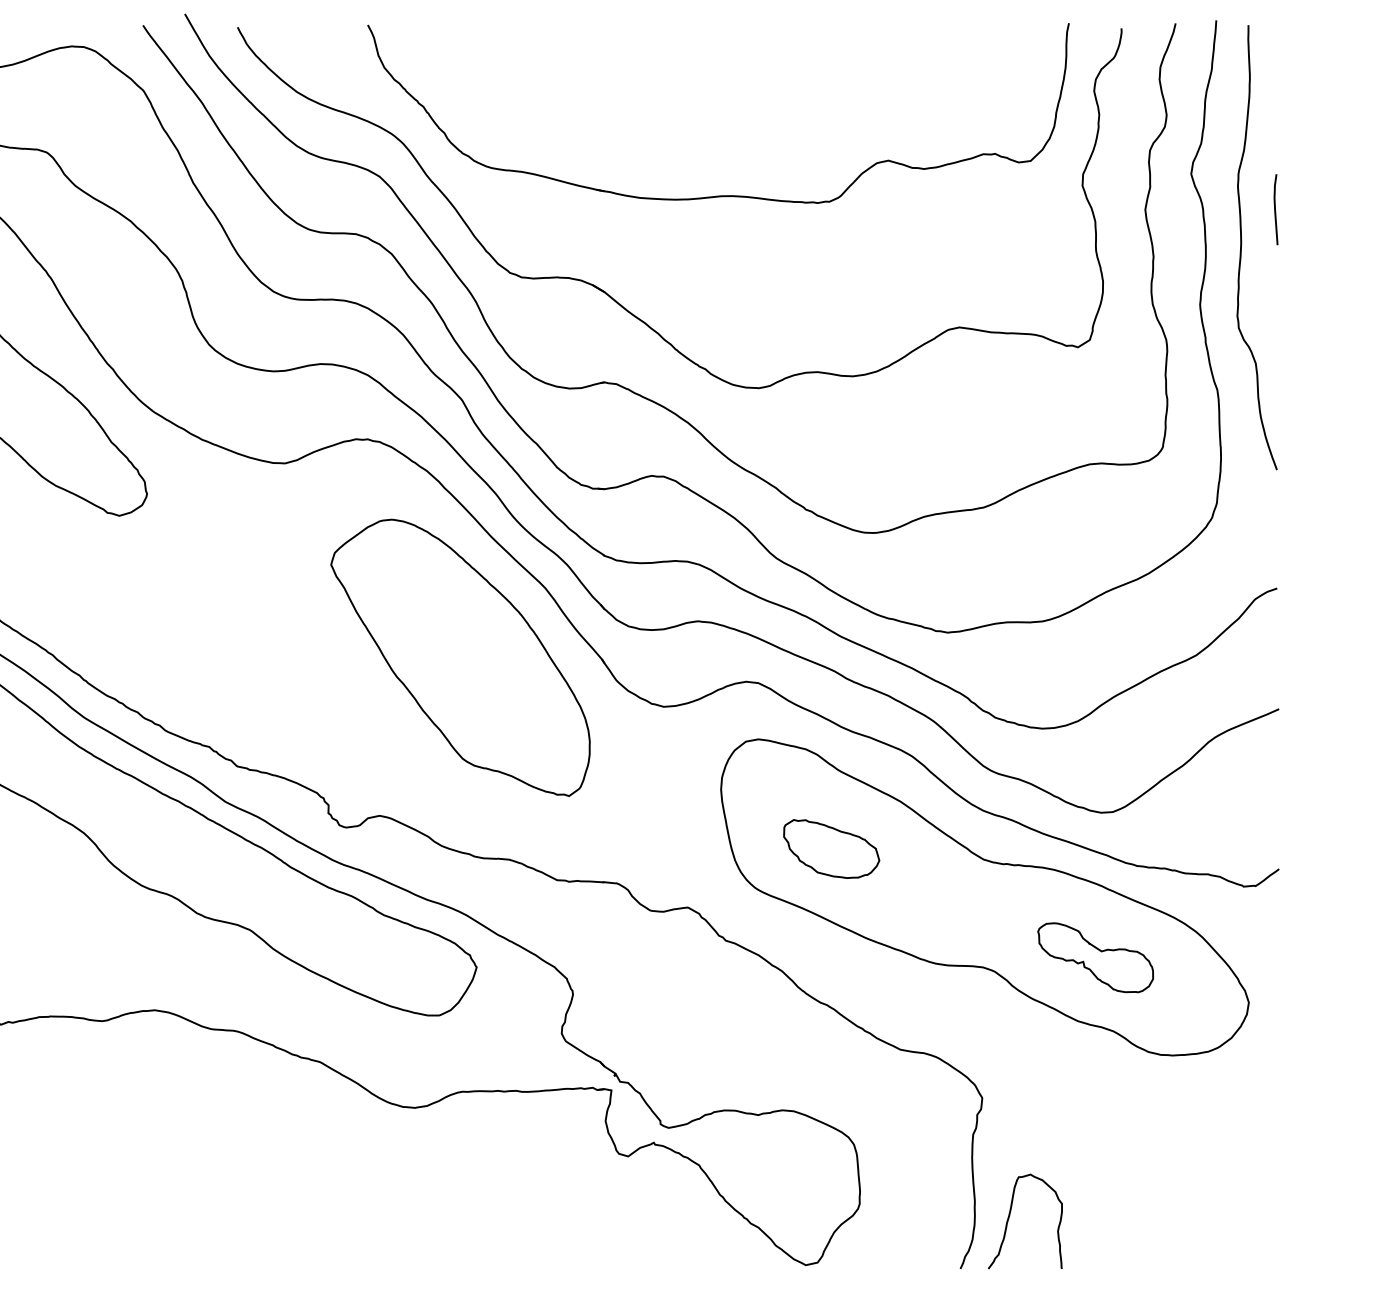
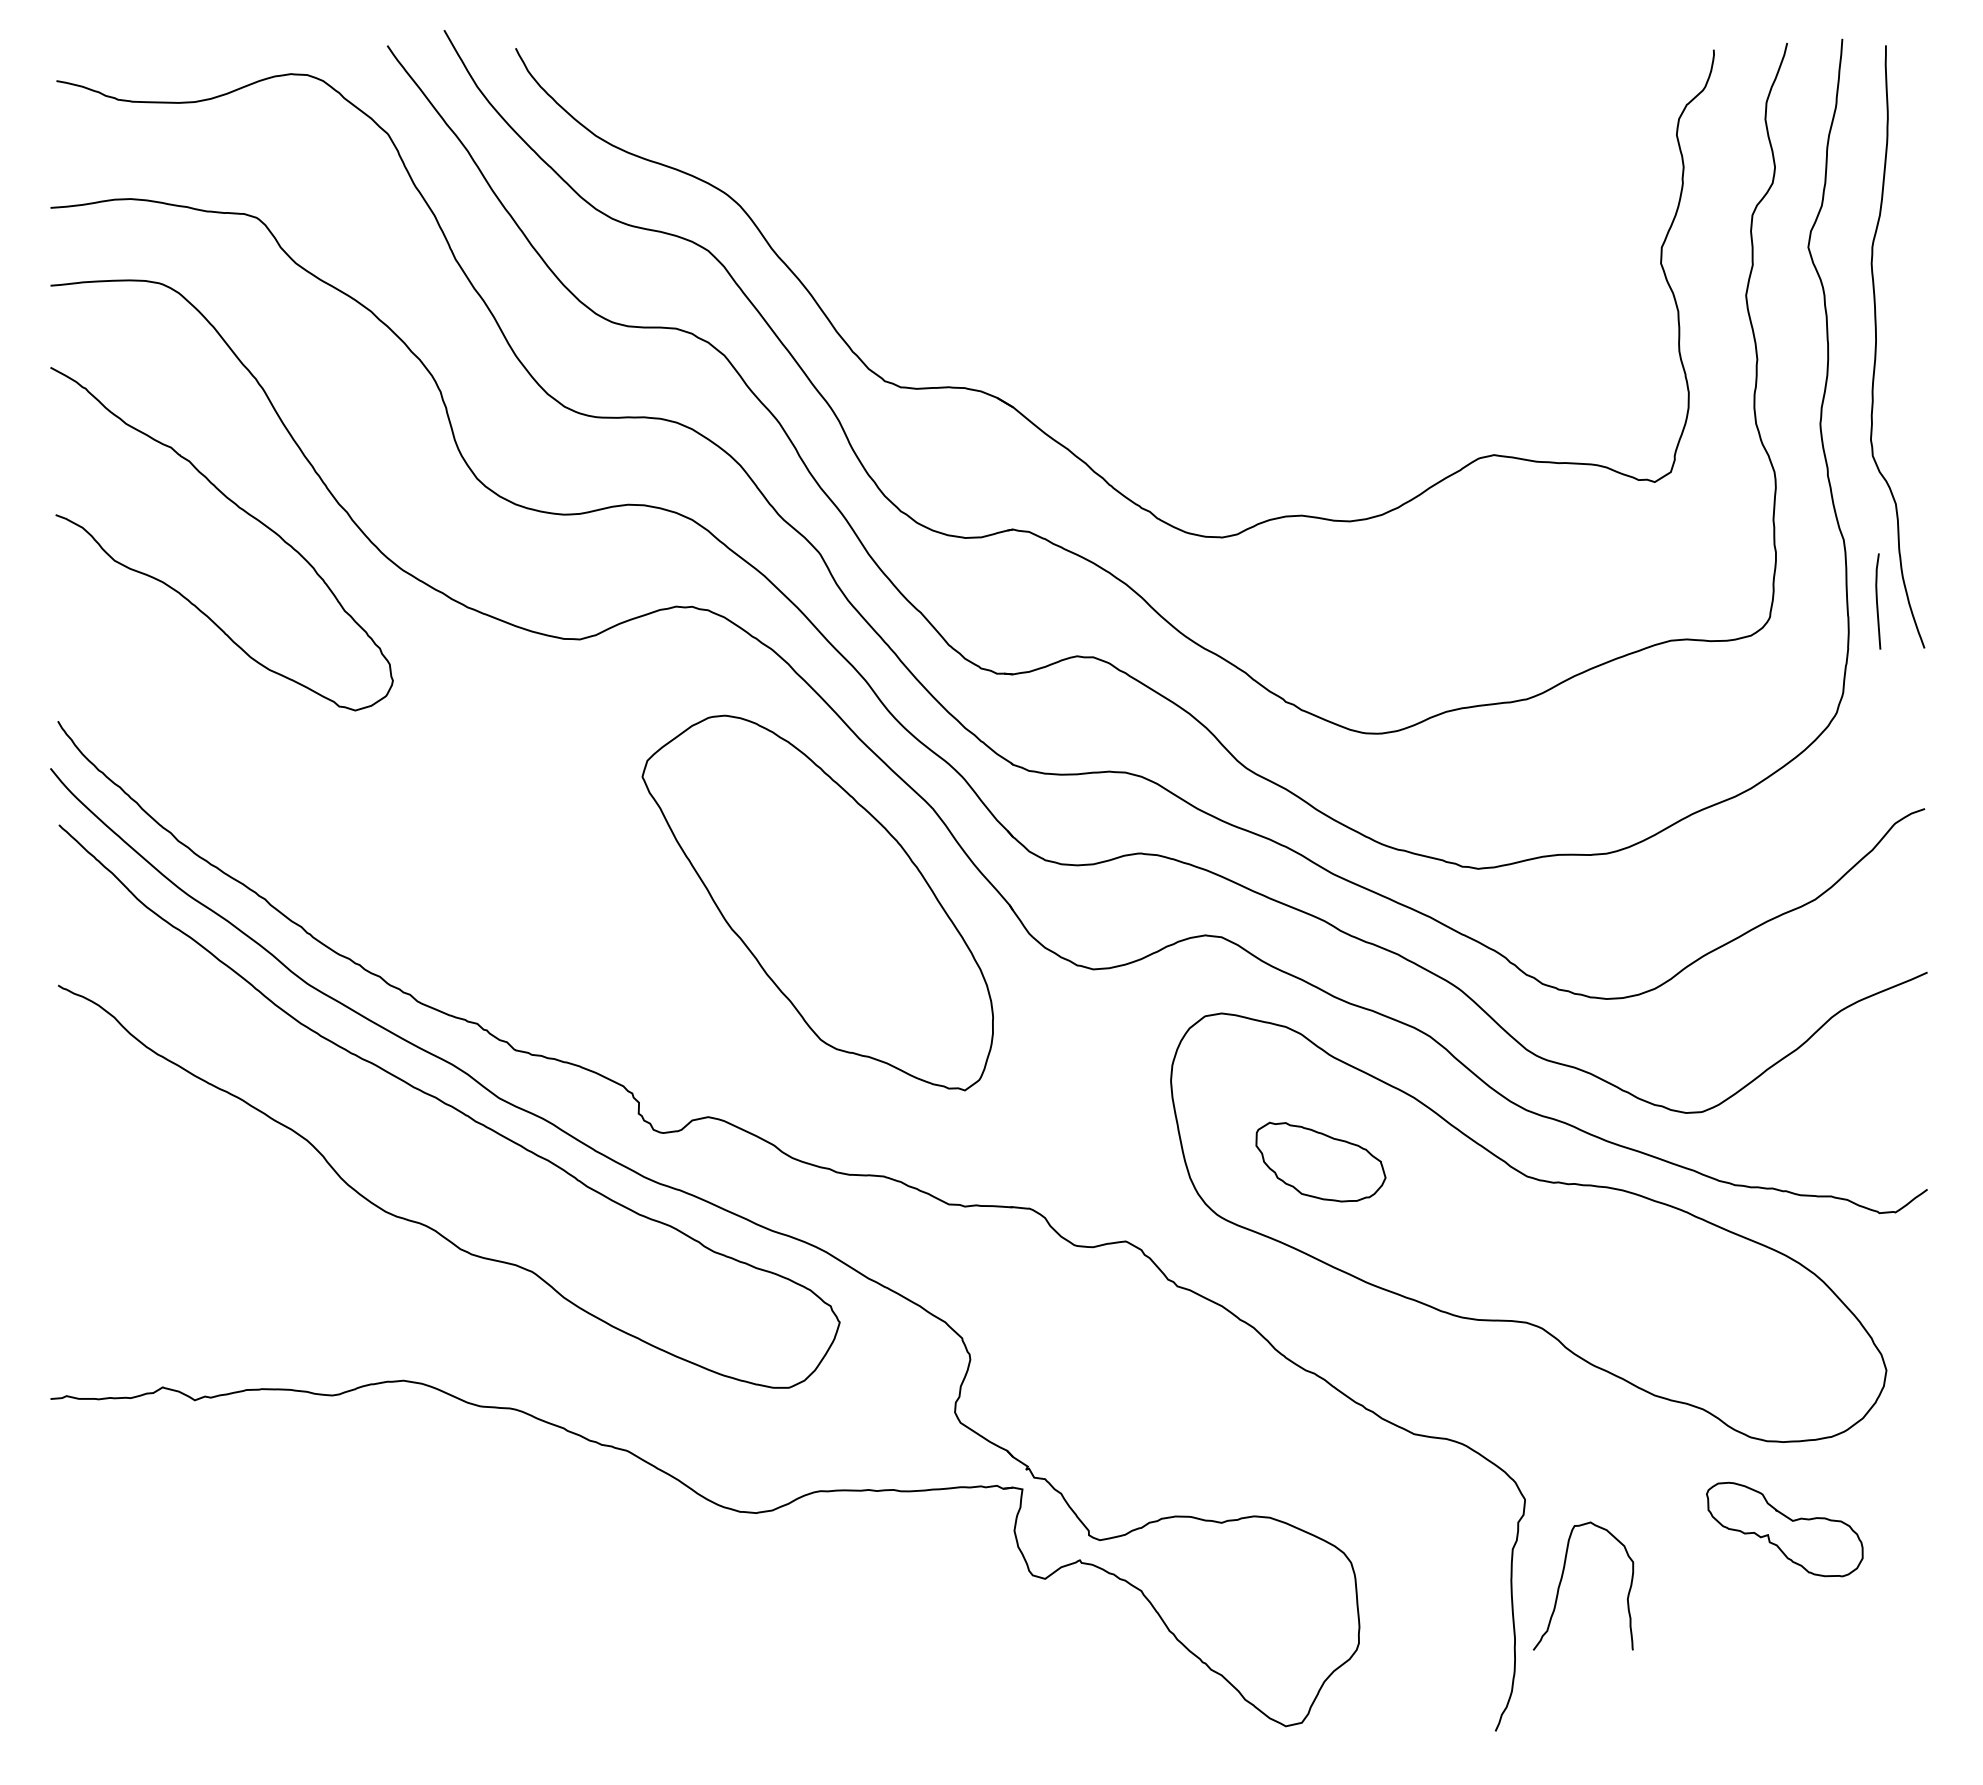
part: (718, 195) -> (1167, 276), removed
curve: (1275, 209) -> (1877, 601), moved
part: (1095, 957) -> (1784, 1529), moved
curve: (1009, 1216) -> (1562, 1579), moved

